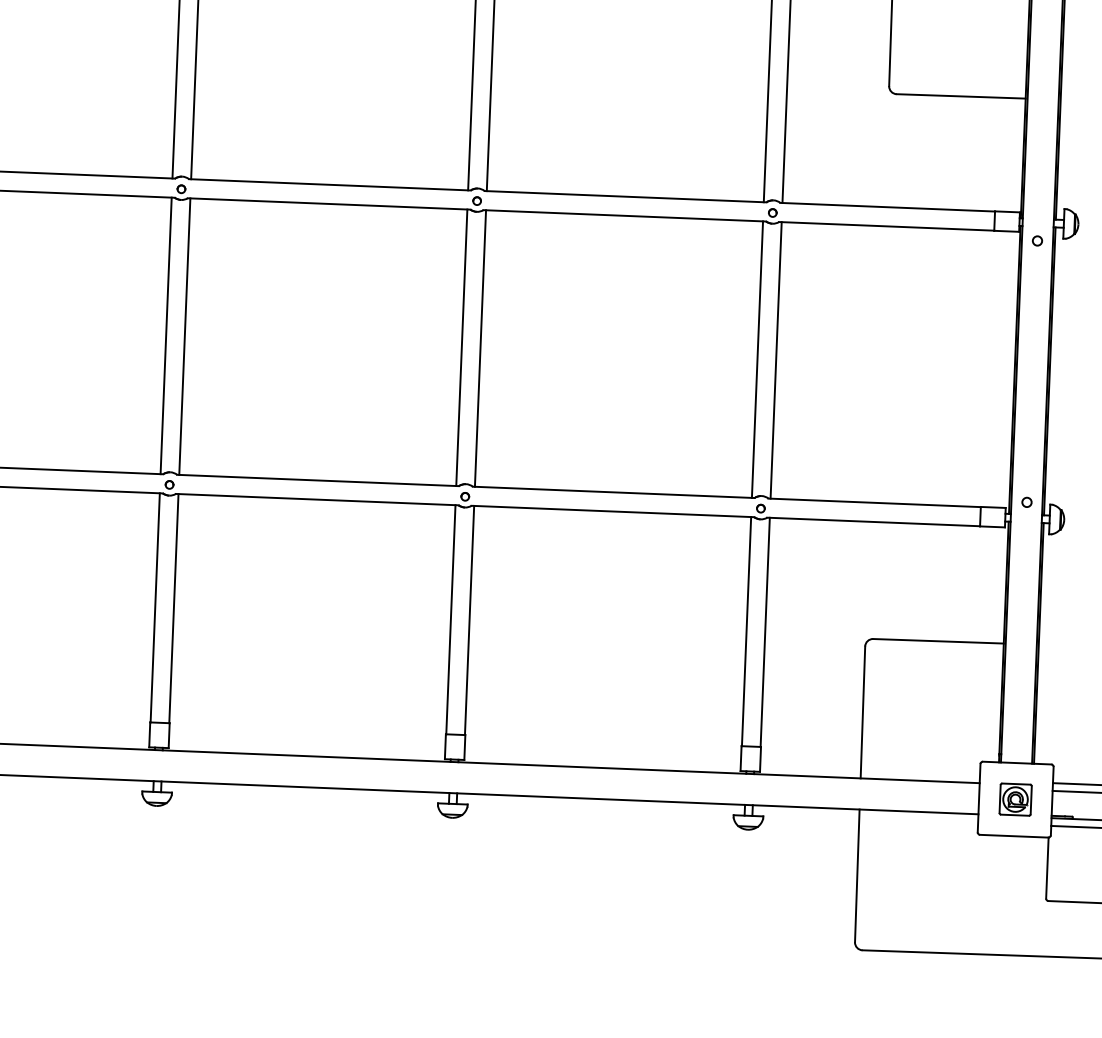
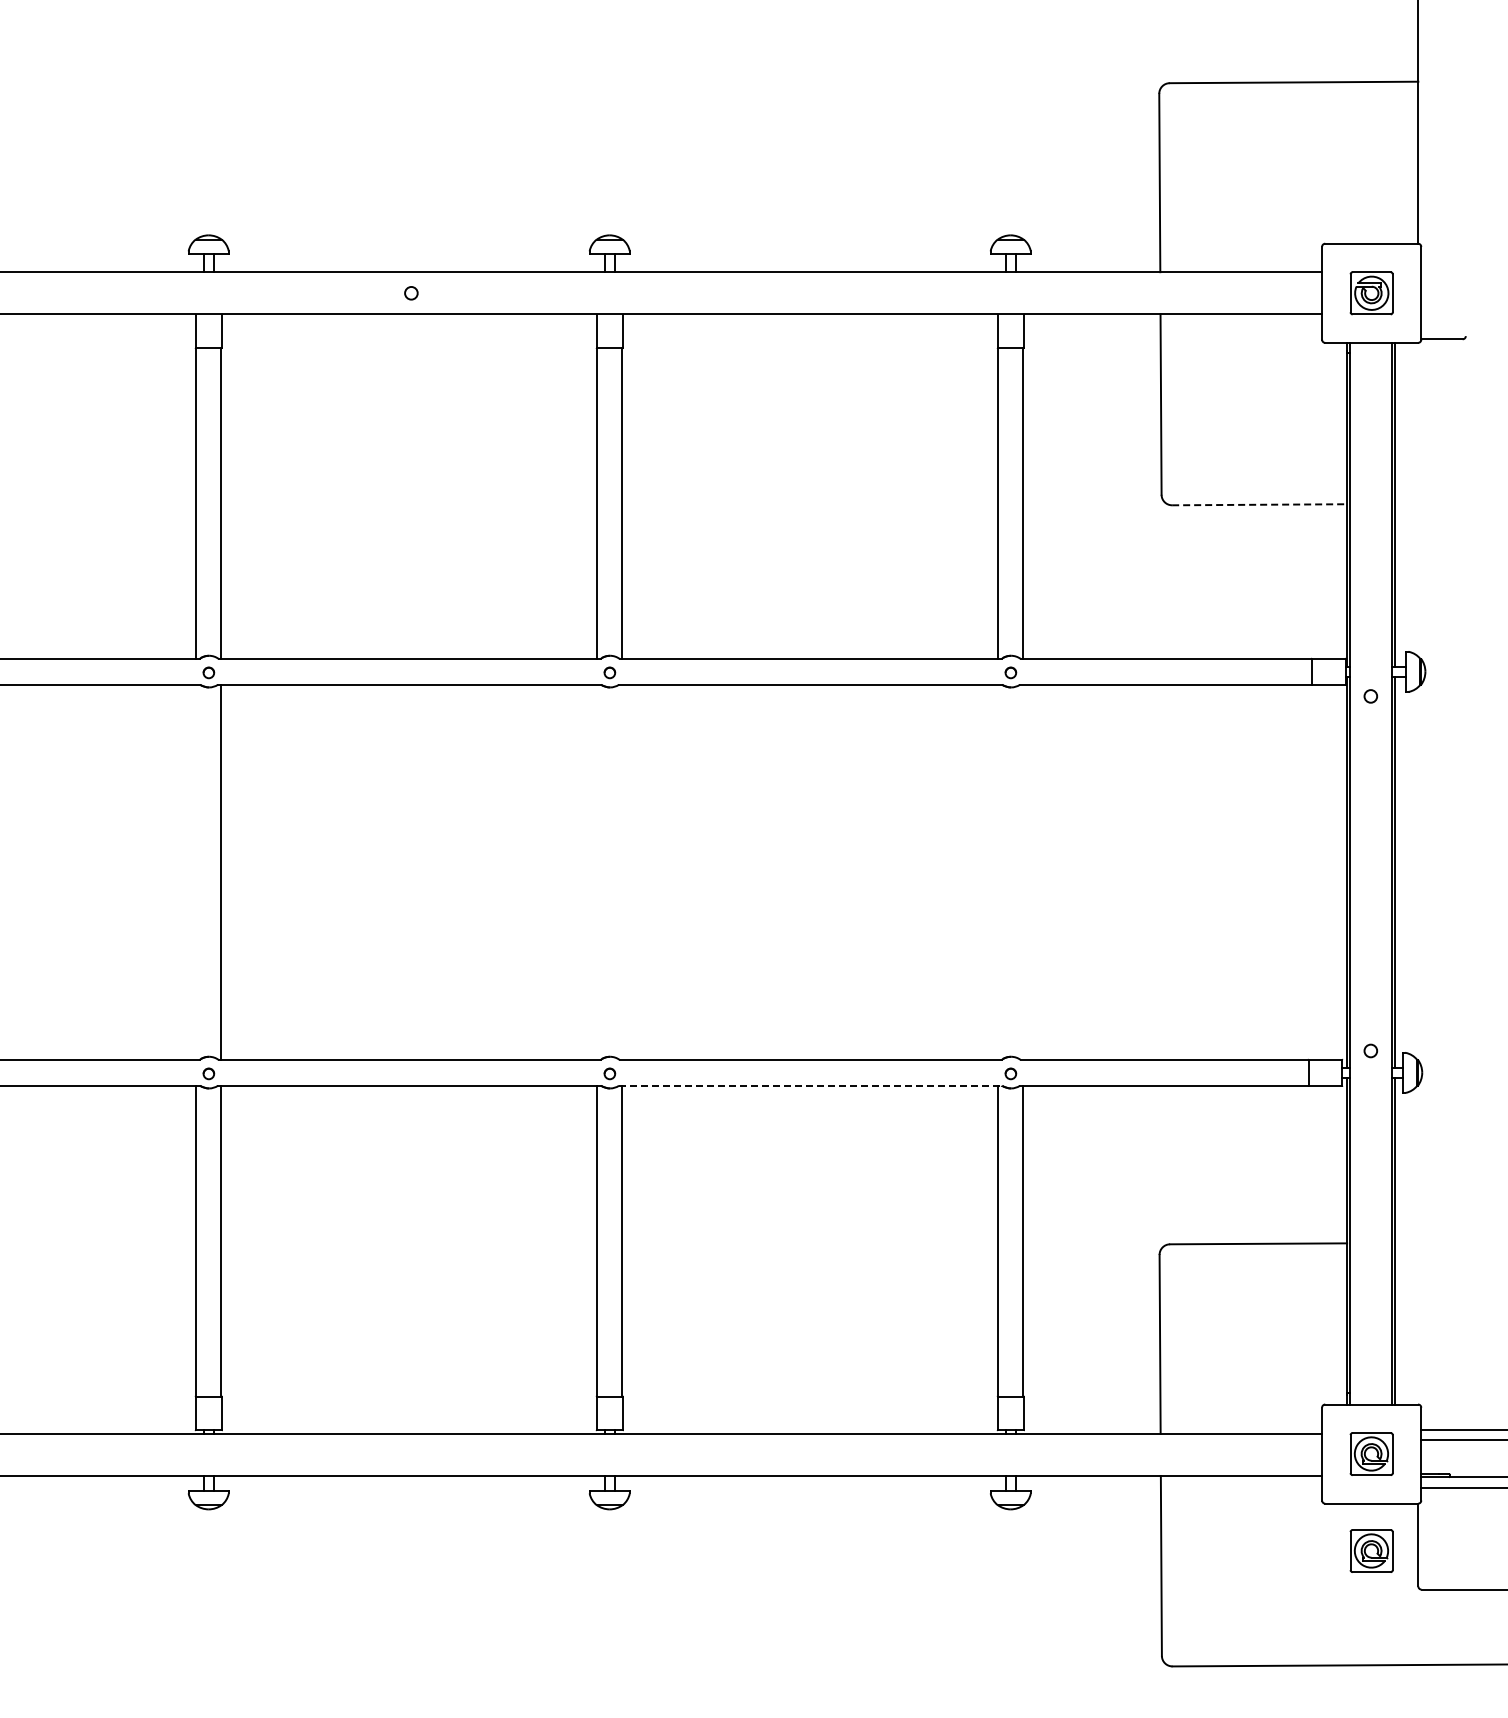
line: (961, 96) -> (1260, 504), solid -> dashed
line: (166, 335) -> (196, 871), removed
line: (462, 347) -> (597, 871), removed
line: (480, 347) -> (622, 871), removed
line: (757, 359) -> (998, 871), removed
line: (776, 359) -> (1023, 871), removed
line: (612, 511) -> (810, 1085), solid -> dashed
part: (1012, 870) -> (1371, 1550), added

